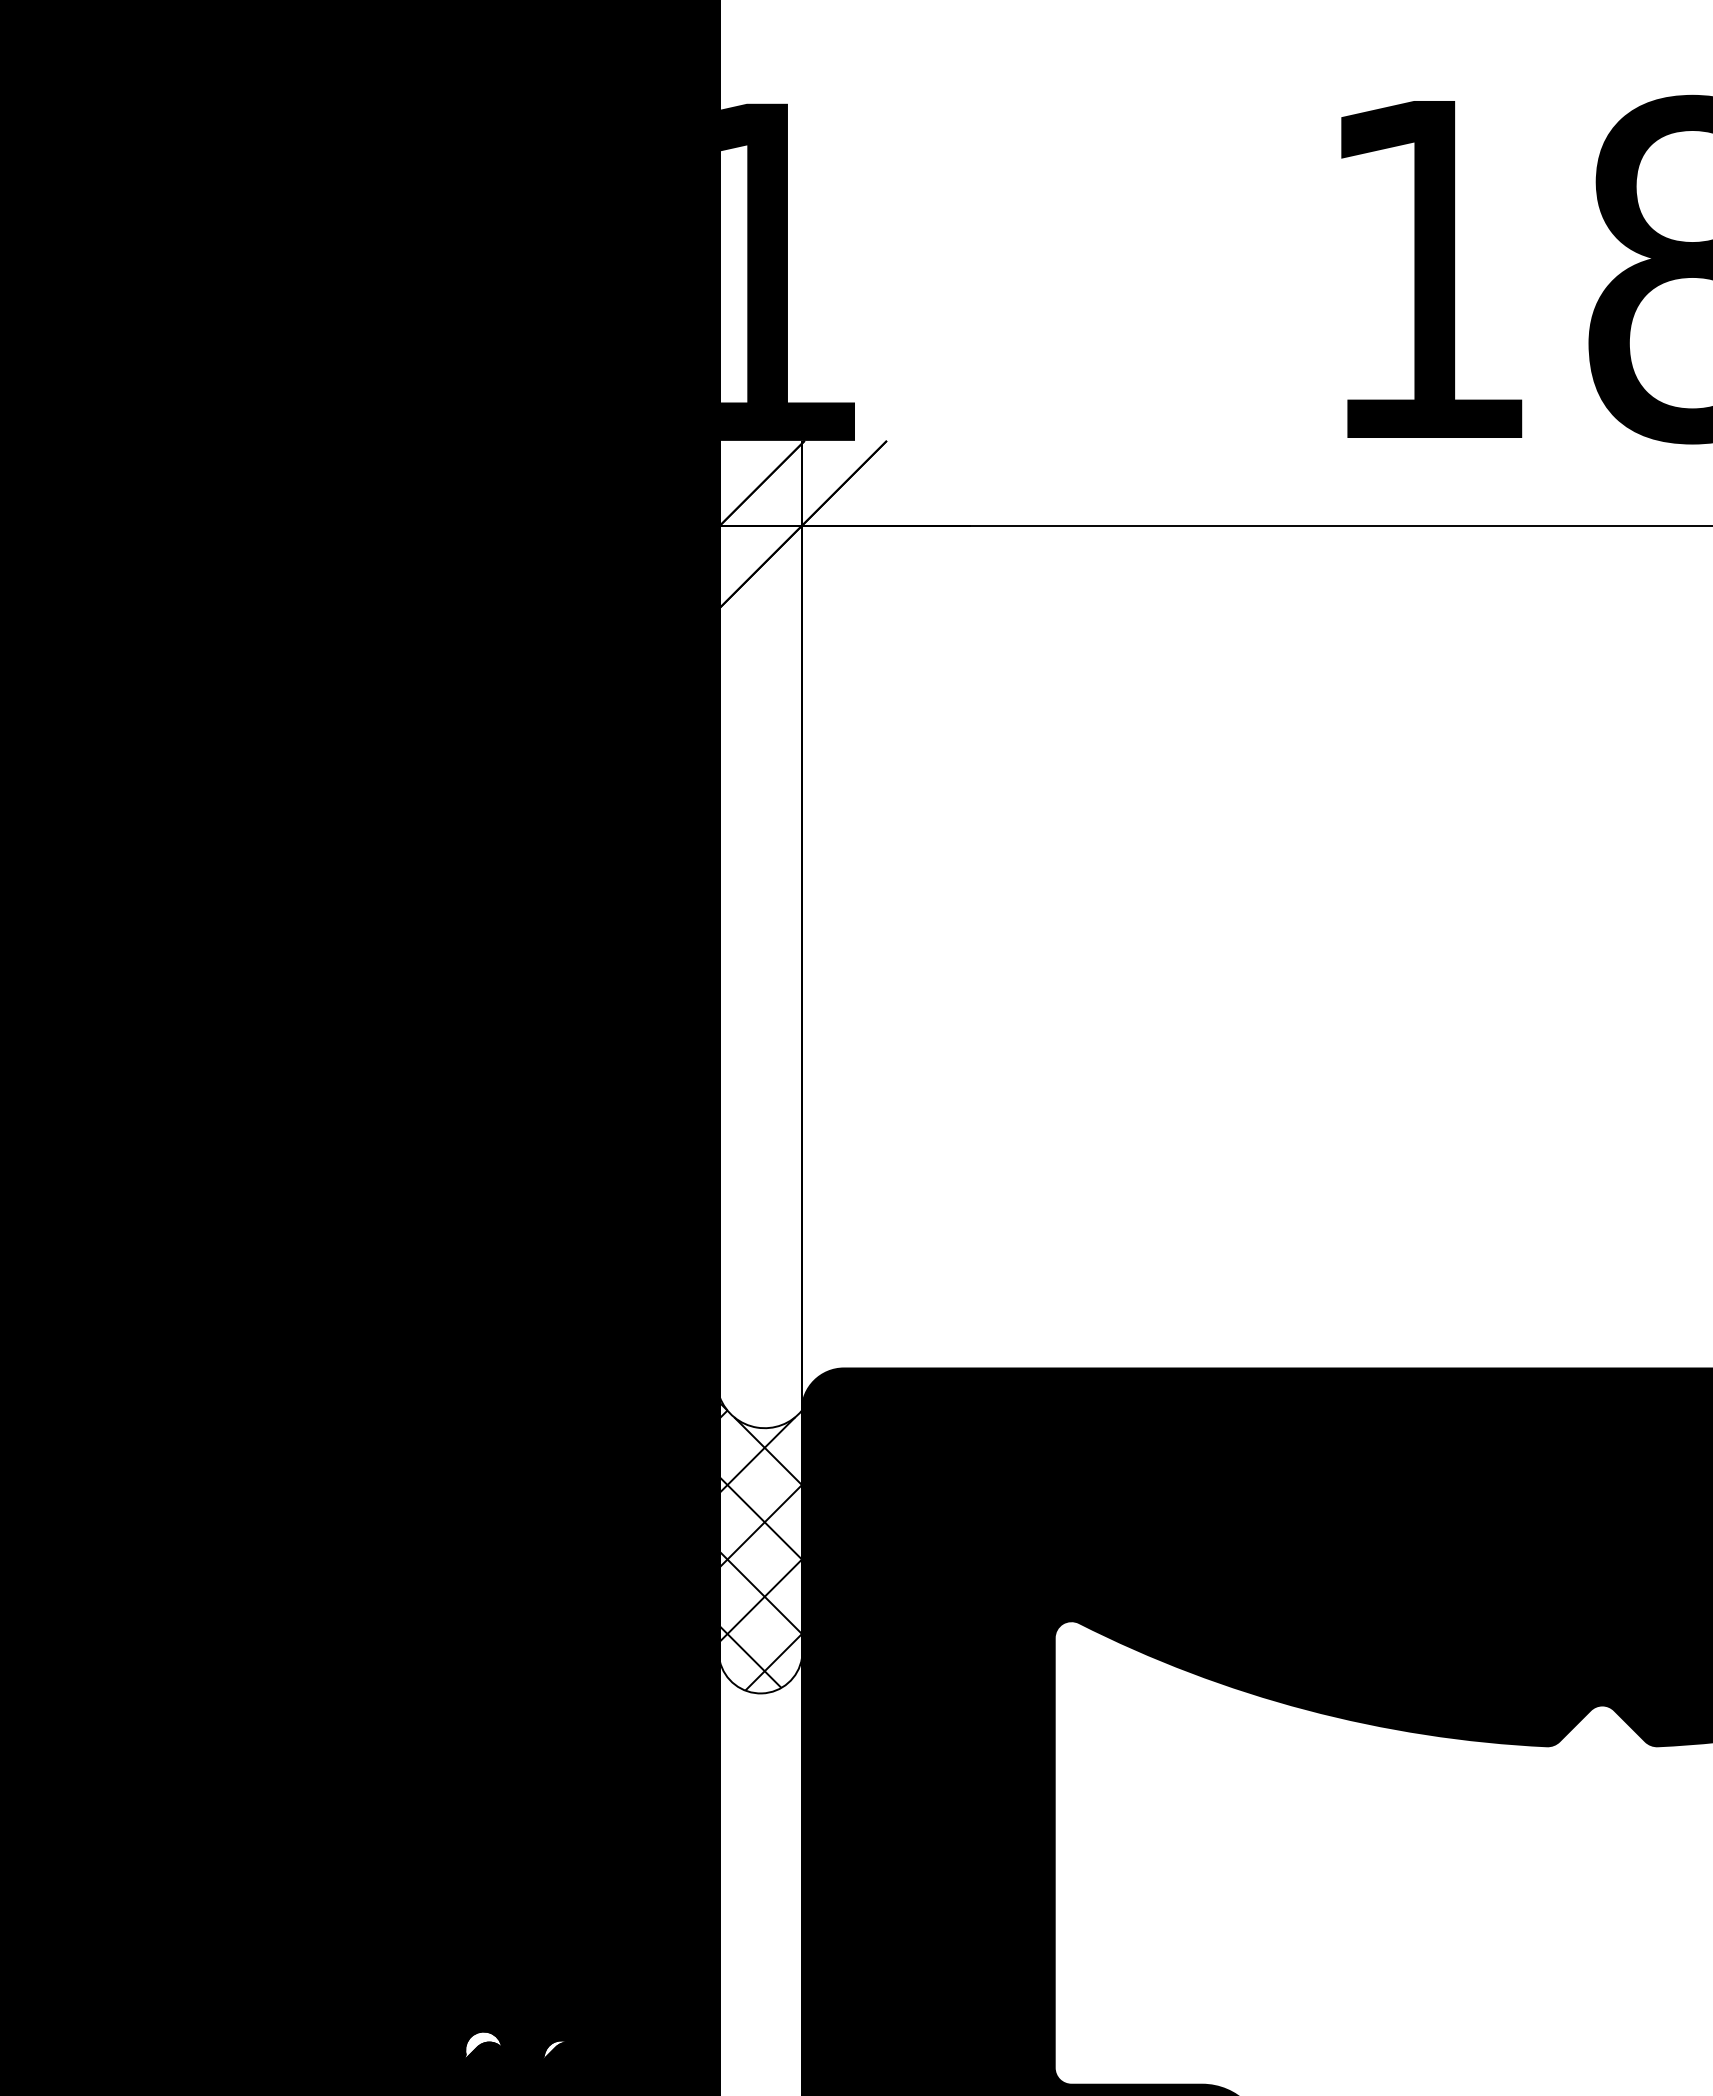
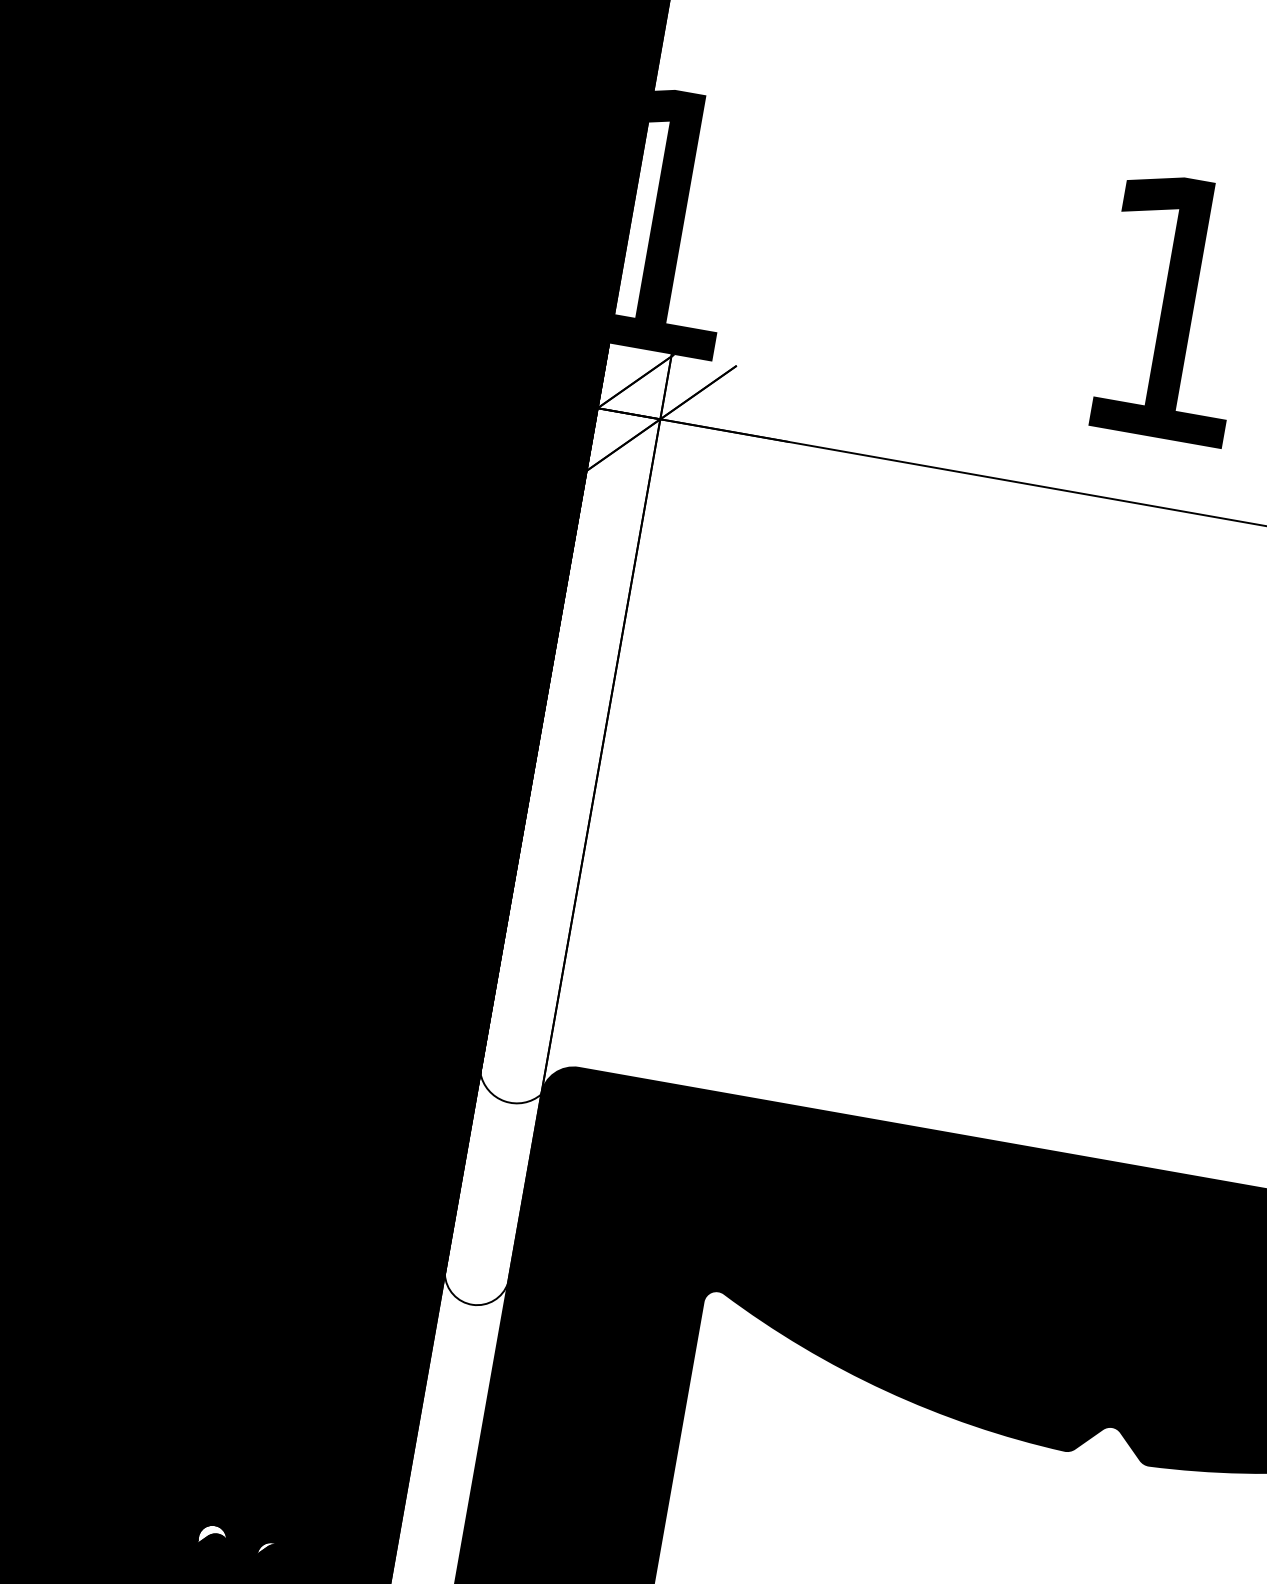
hatch: (760, 1546) -> (491, 1192), removed

